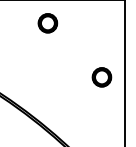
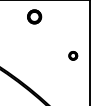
part: (100, 76) -> (72, 55), size x0.6

